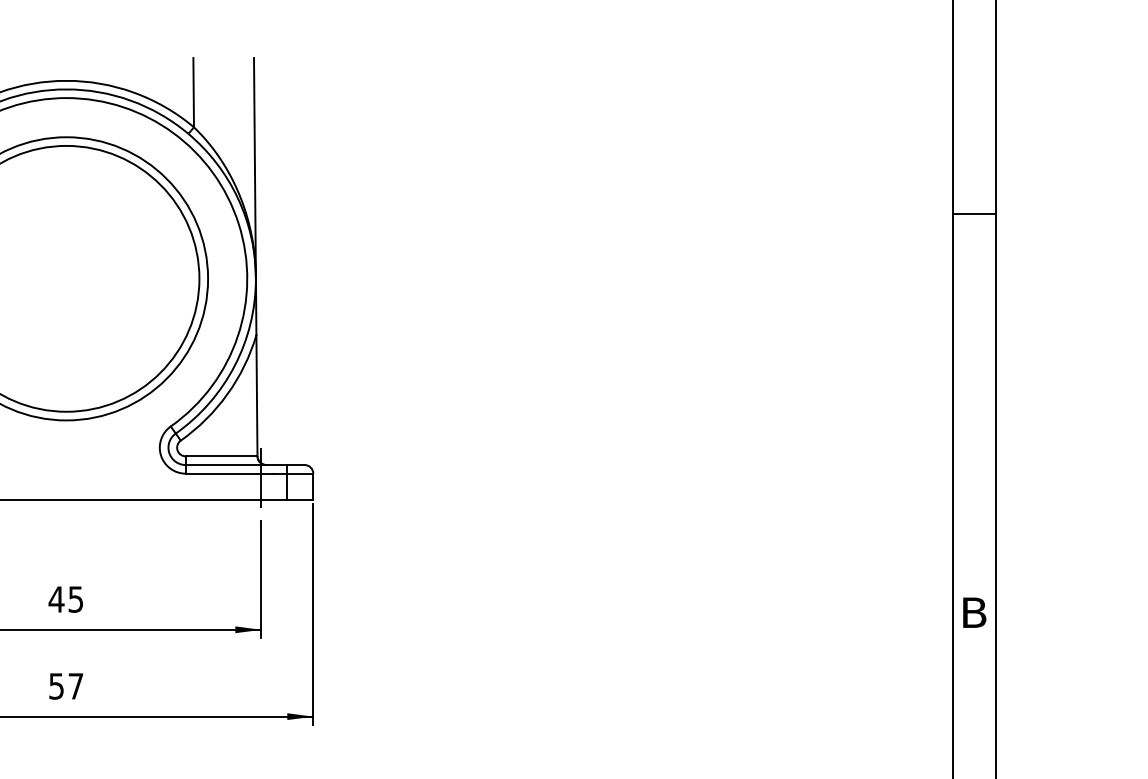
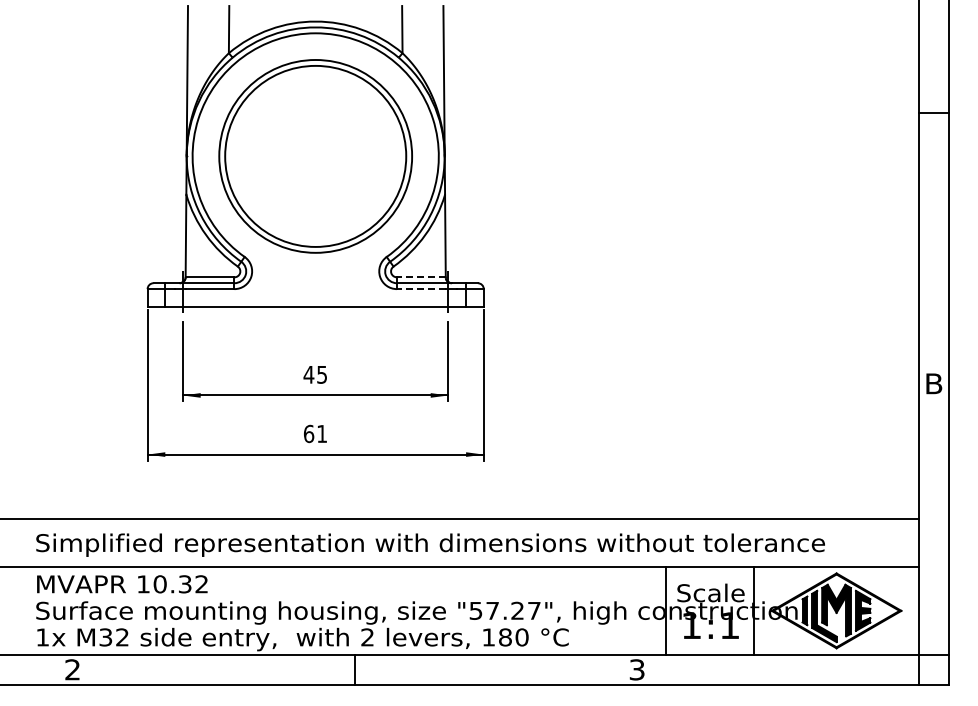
line: (220, 456) -> (420, 277), solid -> dashed
line: (220, 474) -> (420, 289), solid -> dashed
text: (66, 685) -> (315, 433), 57 -> 61

